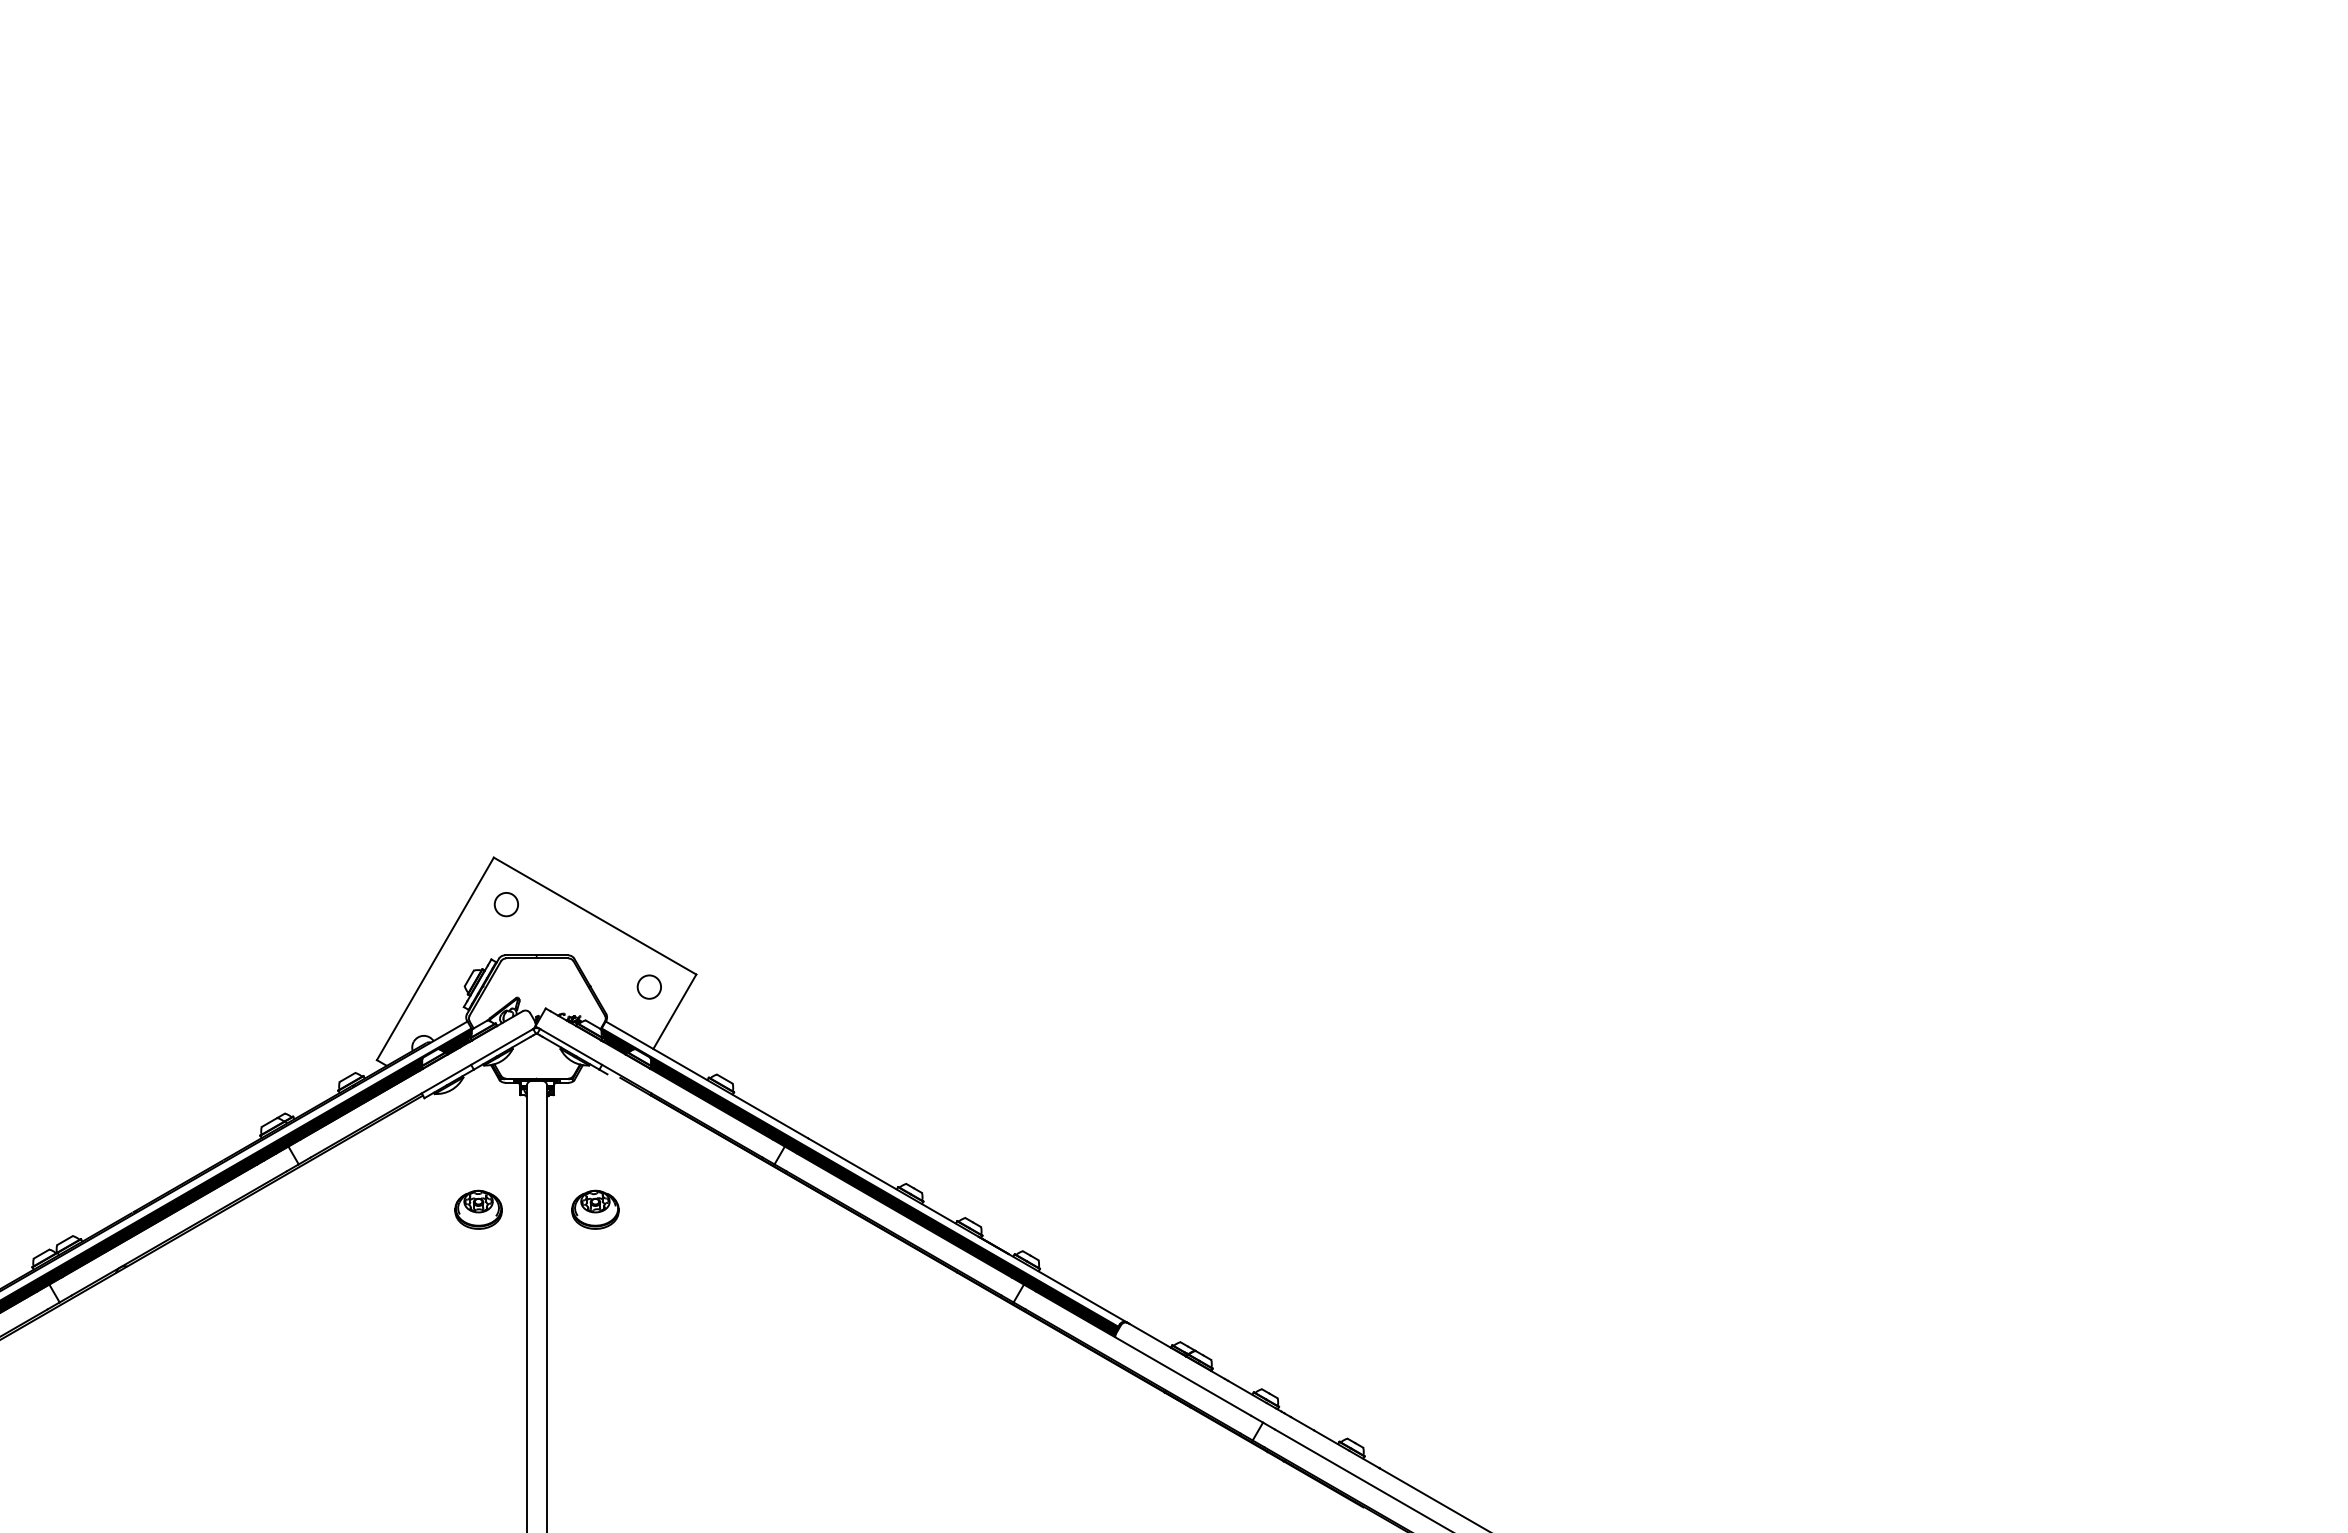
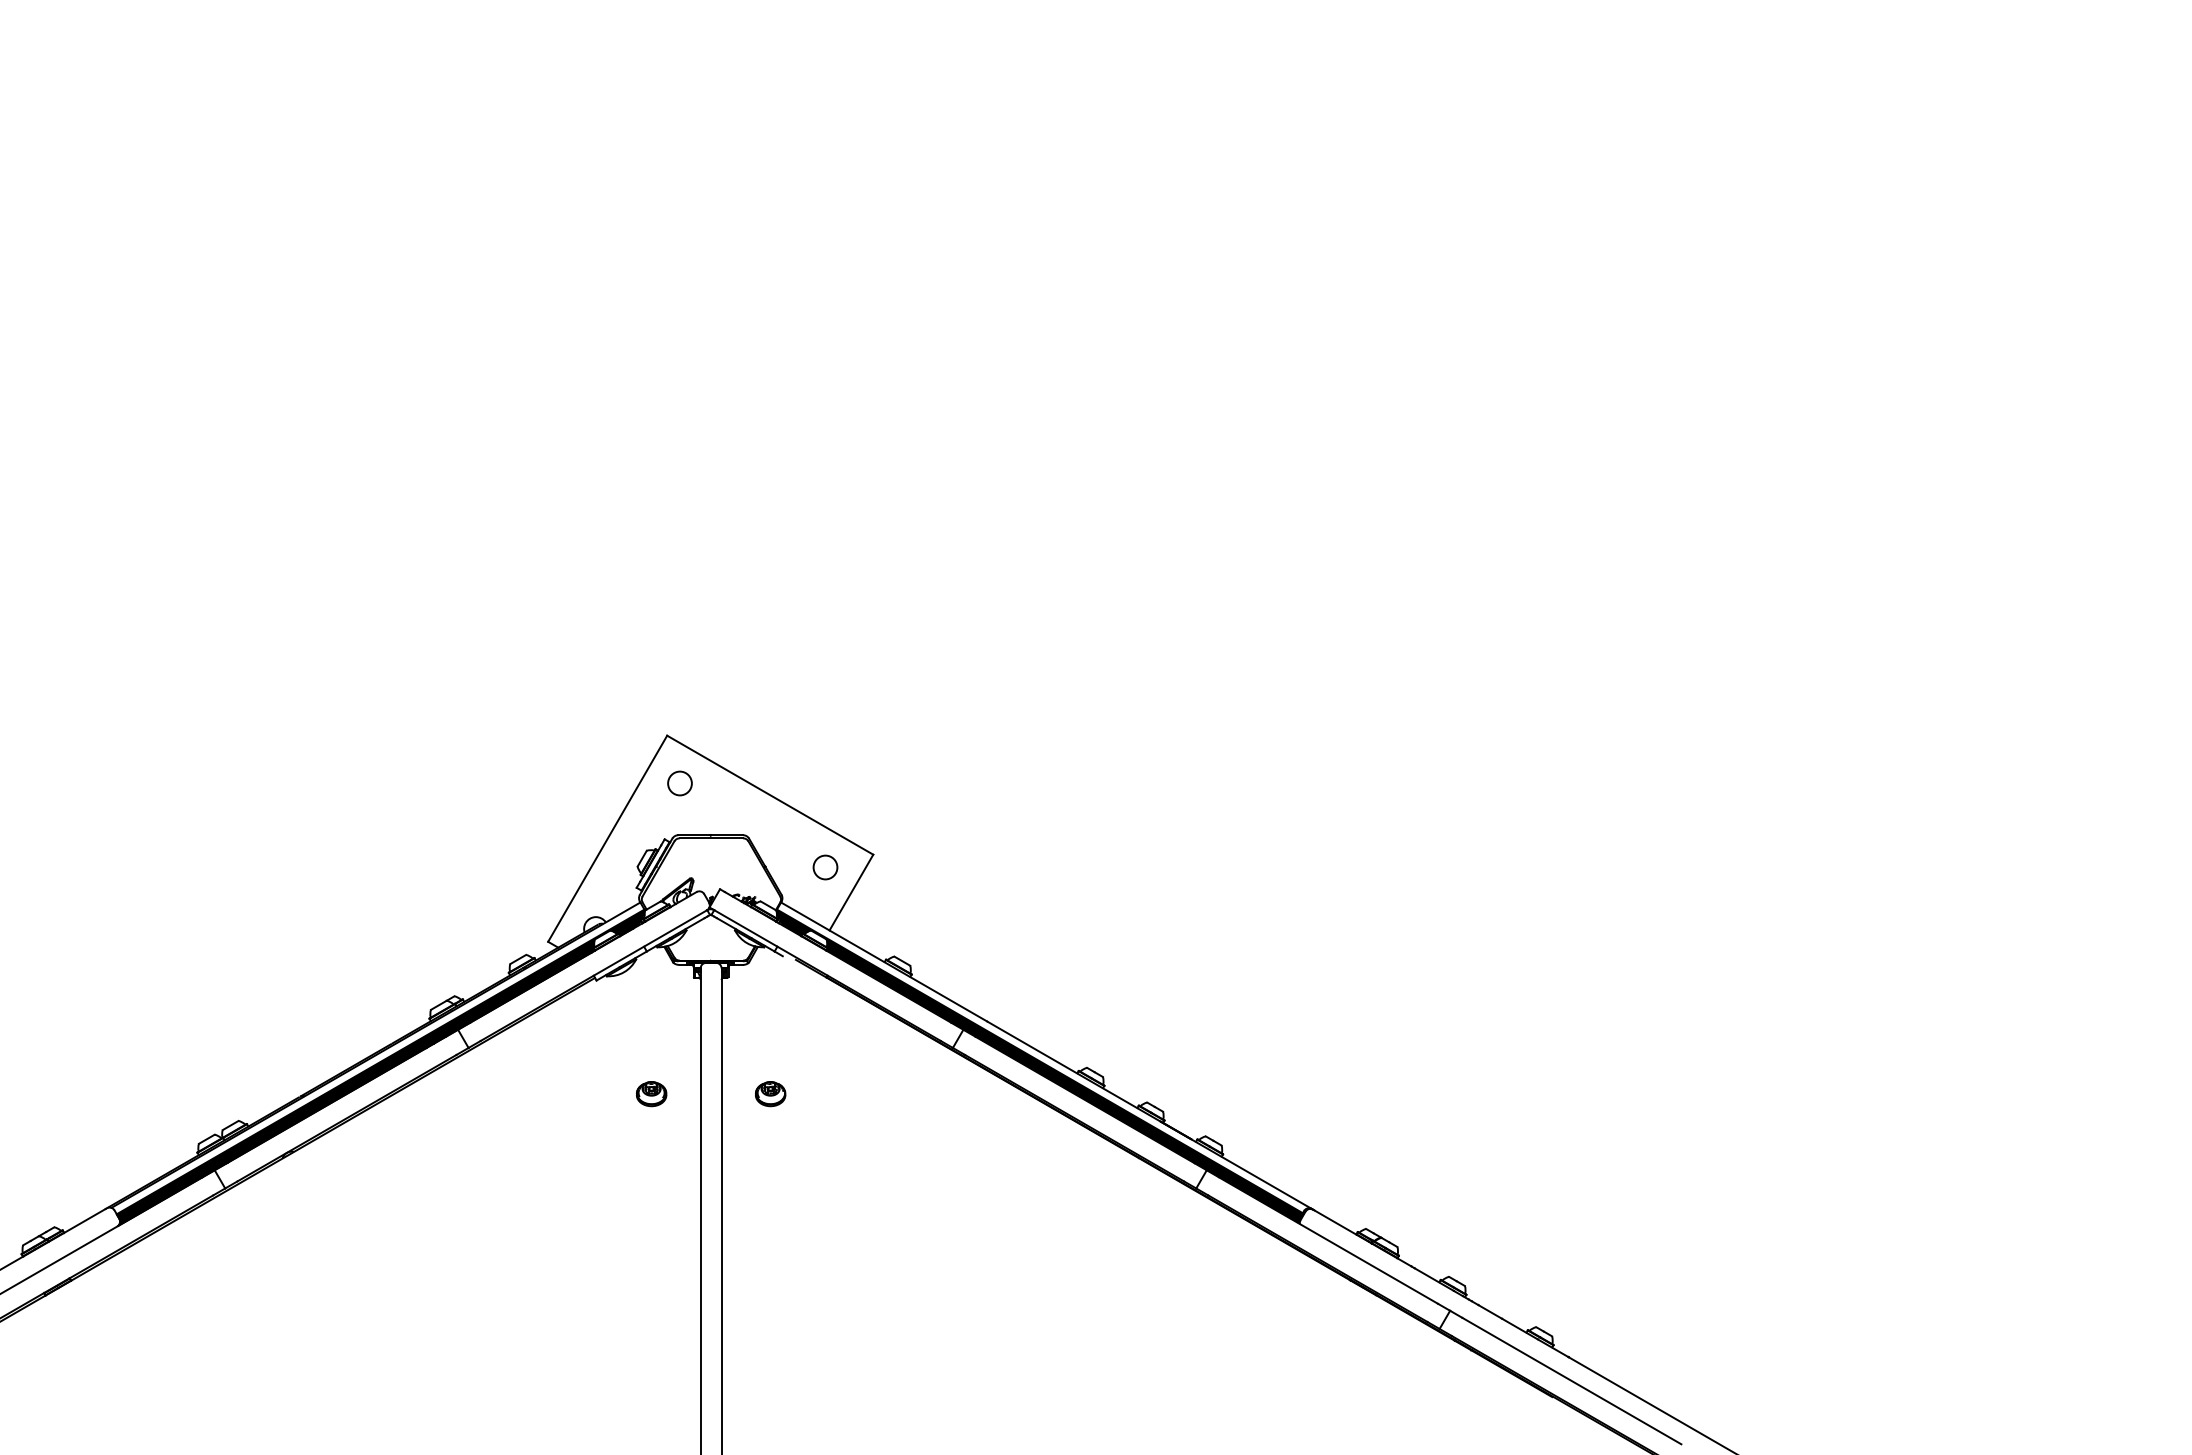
part: (478, 1209) -> (651, 1093), size x0.62
part: (595, 1209) -> (770, 1093), size x0.62

